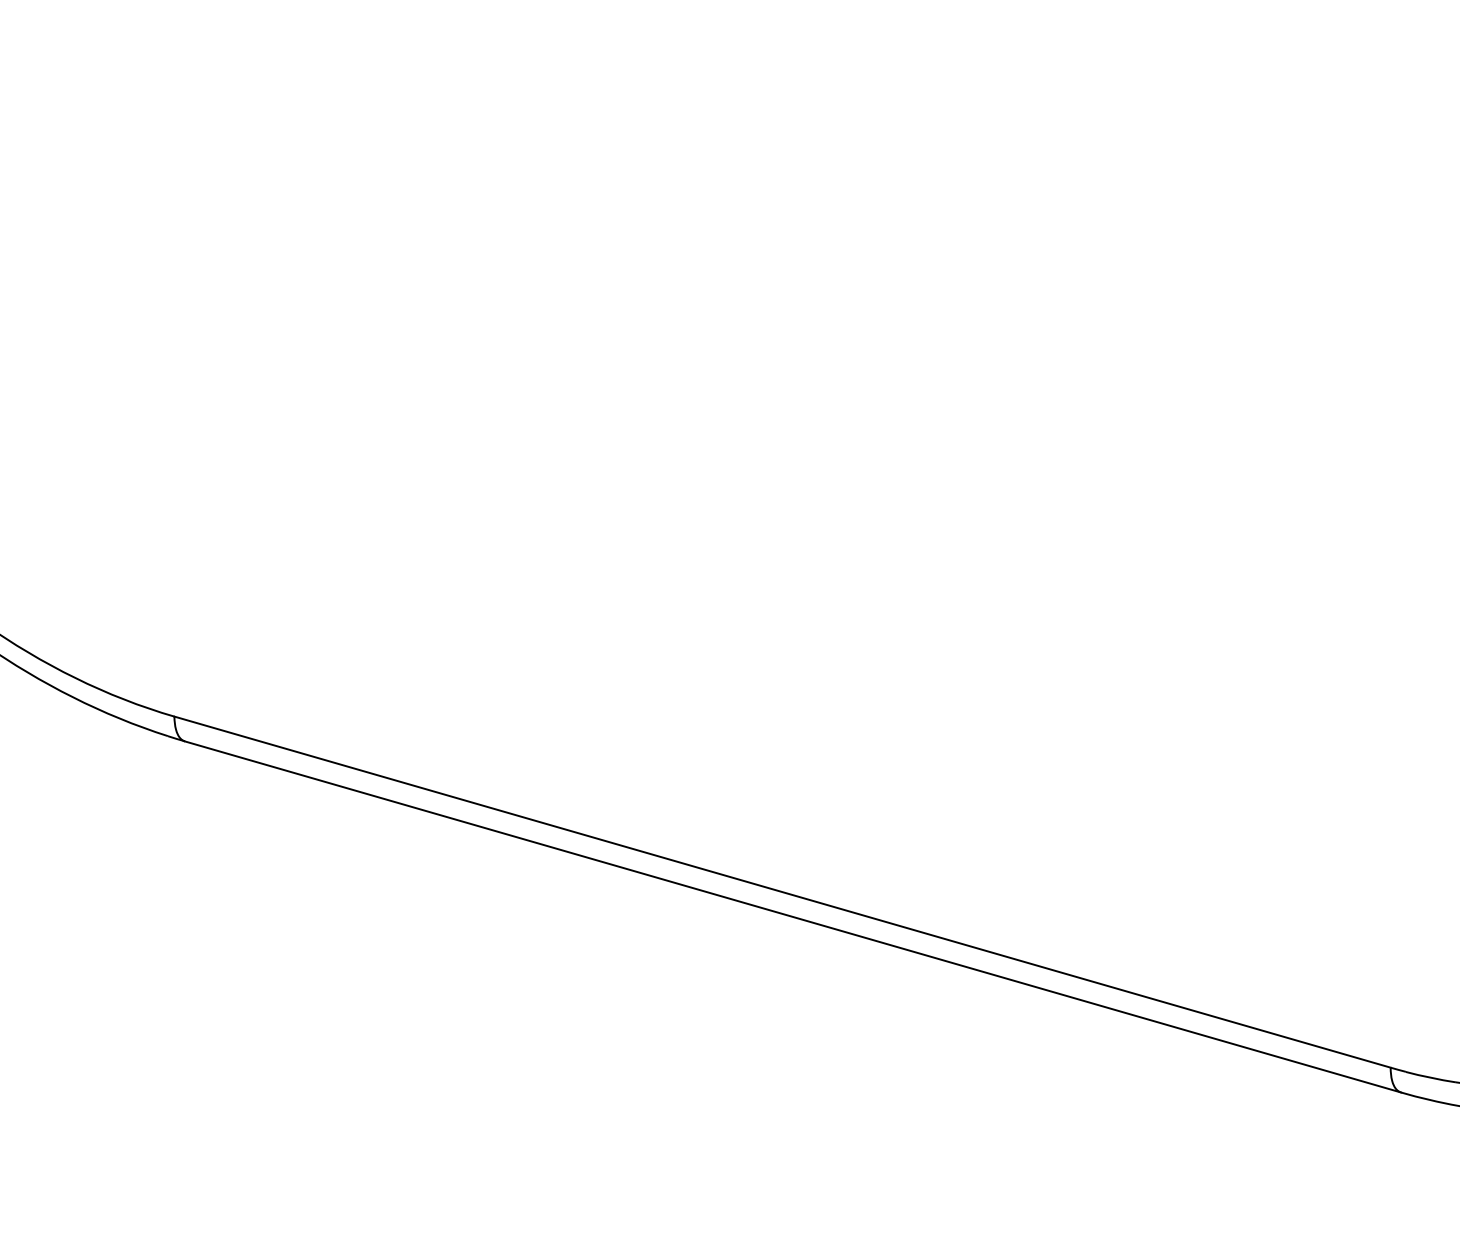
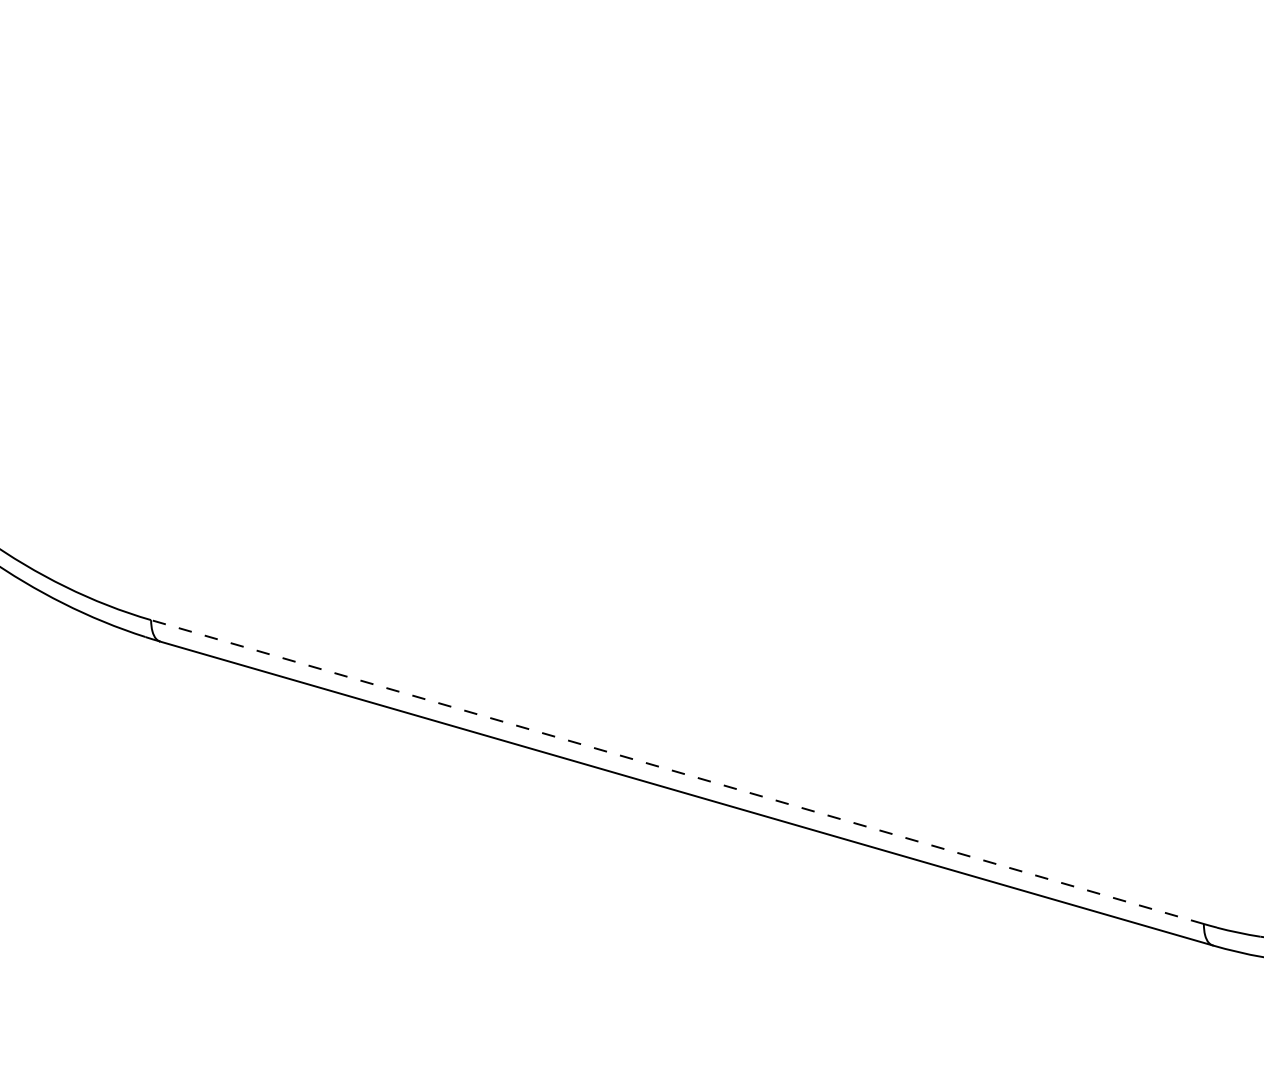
line: (782, 892) -> (677, 772), solid -> dashed

